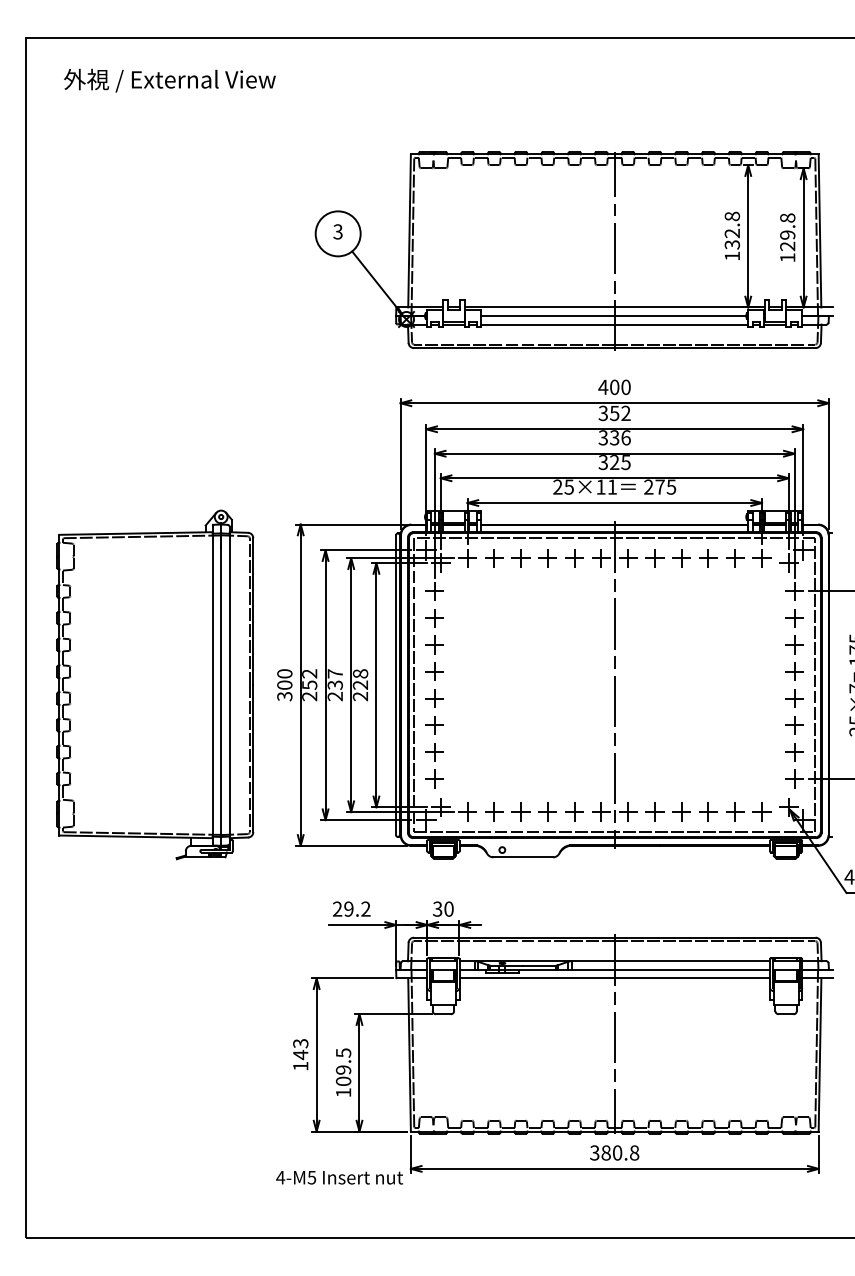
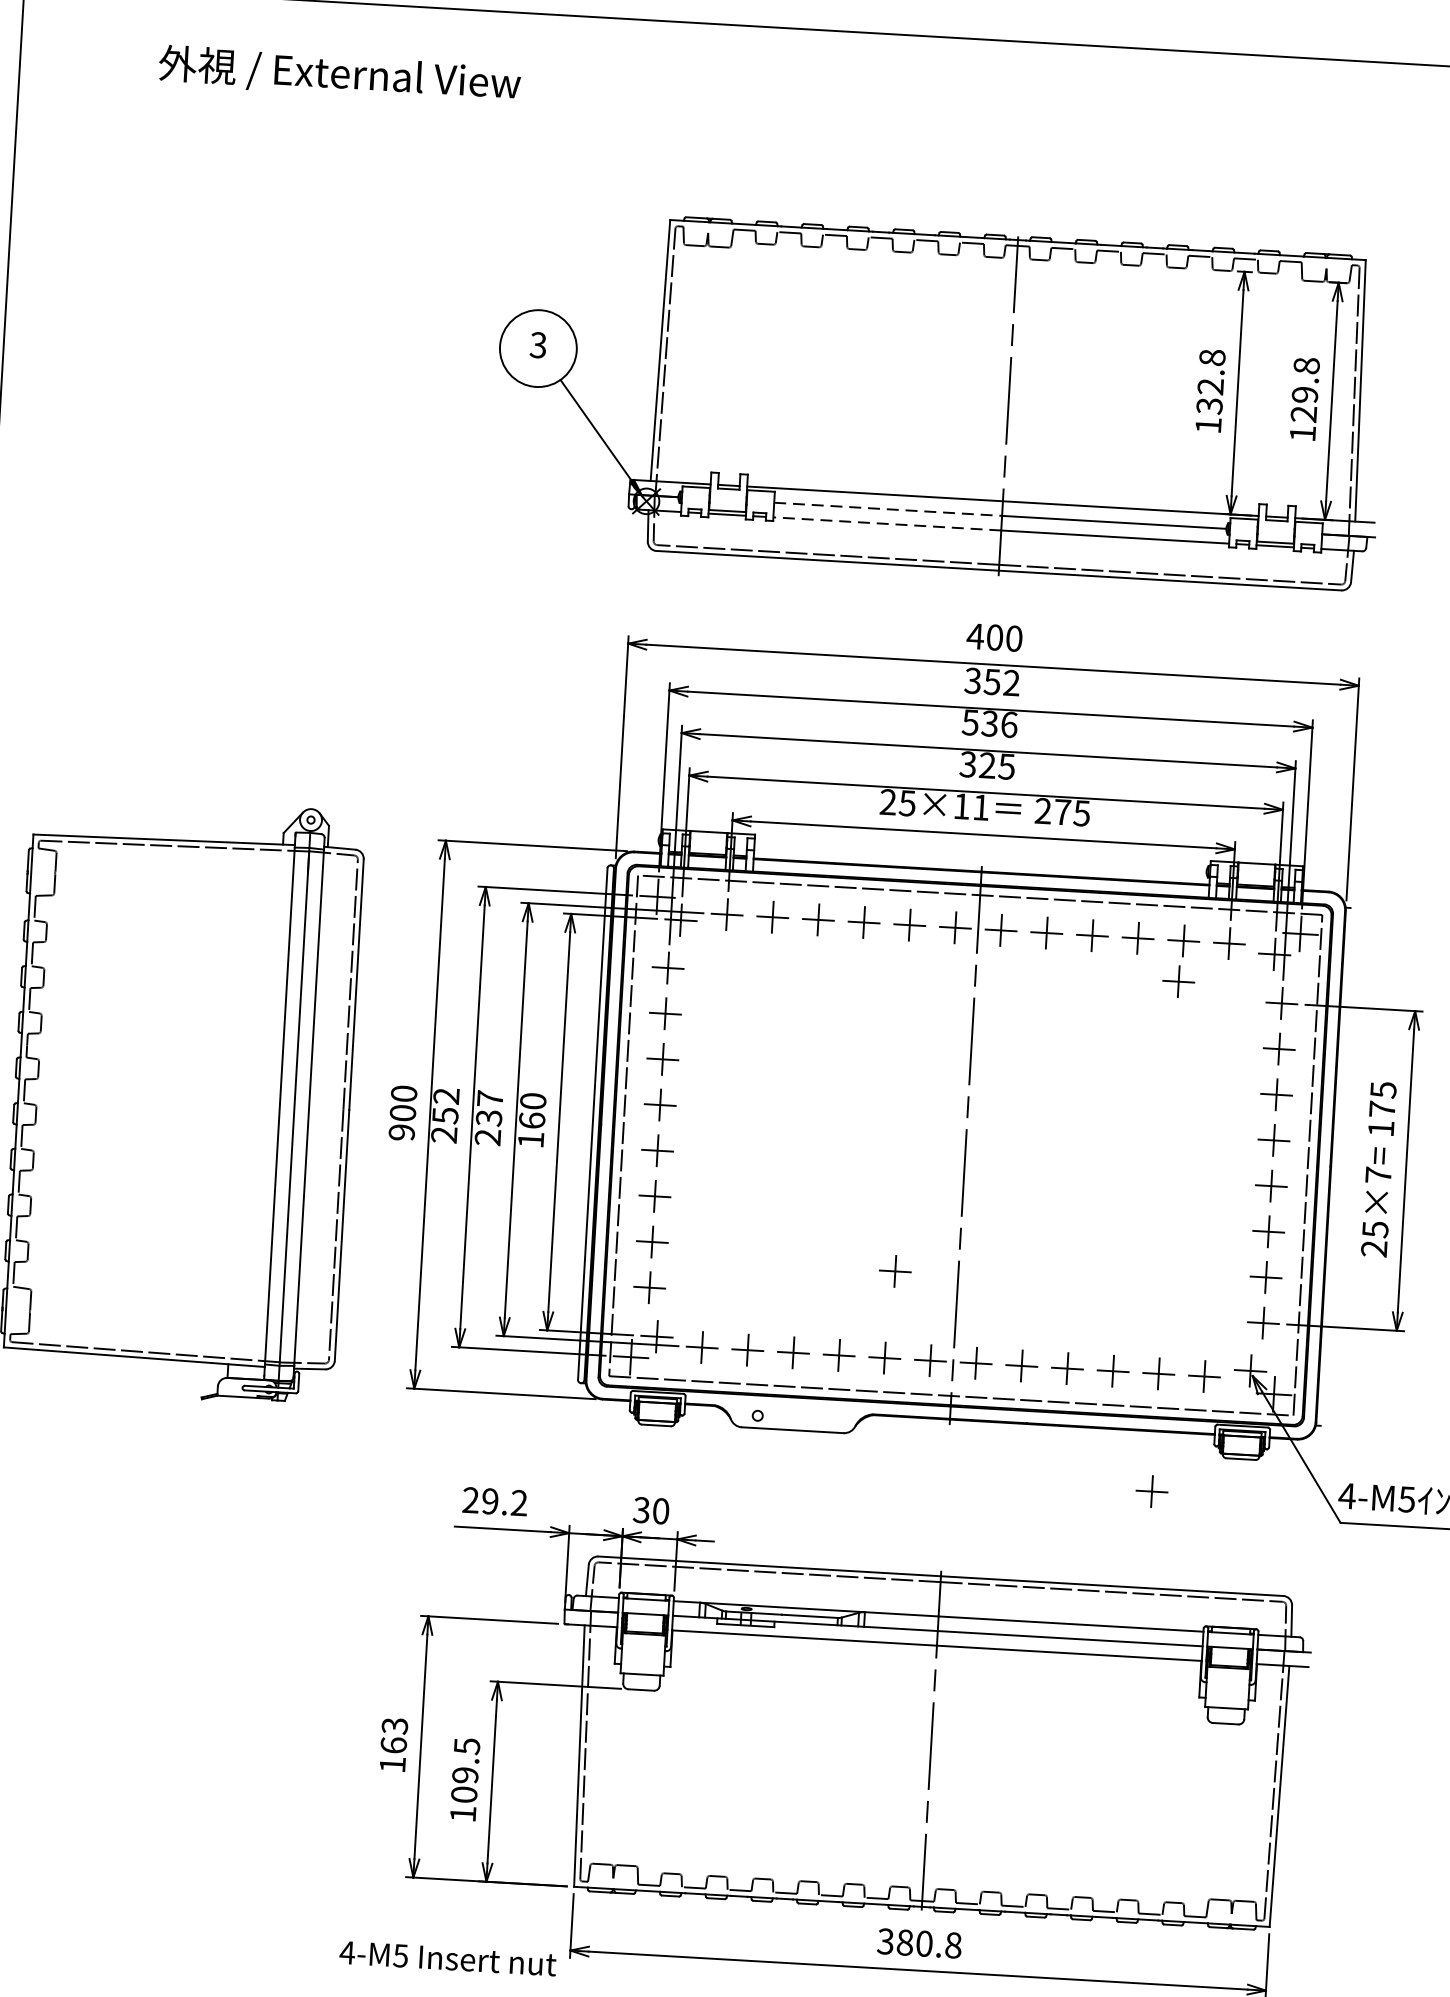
text: (169, 80) -> (339, 74), moved
line: (547, 316) -> (887, 510), solid -> dashed
line: (547, 324) -> (886, 523), solid -> dashed
text: (603, 437) -> (970, 722), 336 -> 536
part: (733, 582) -> (1178, 982), added
text: (360, 685) -> (532, 1121), 228 -> 160
text: (284, 696) -> (401, 1132), 300 -> 900
part: (577, 760) -> (894, 1270), added
part: (735, 880) -> (1152, 1490), added
text: (300, 1054) -> (393, 1744), 143 -> 163

